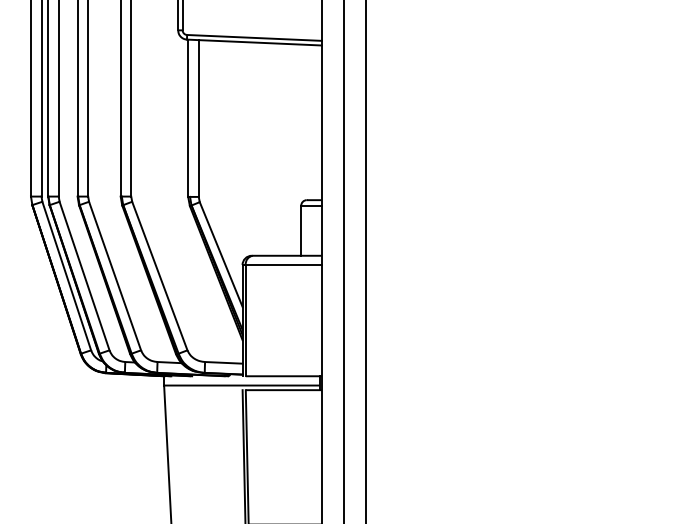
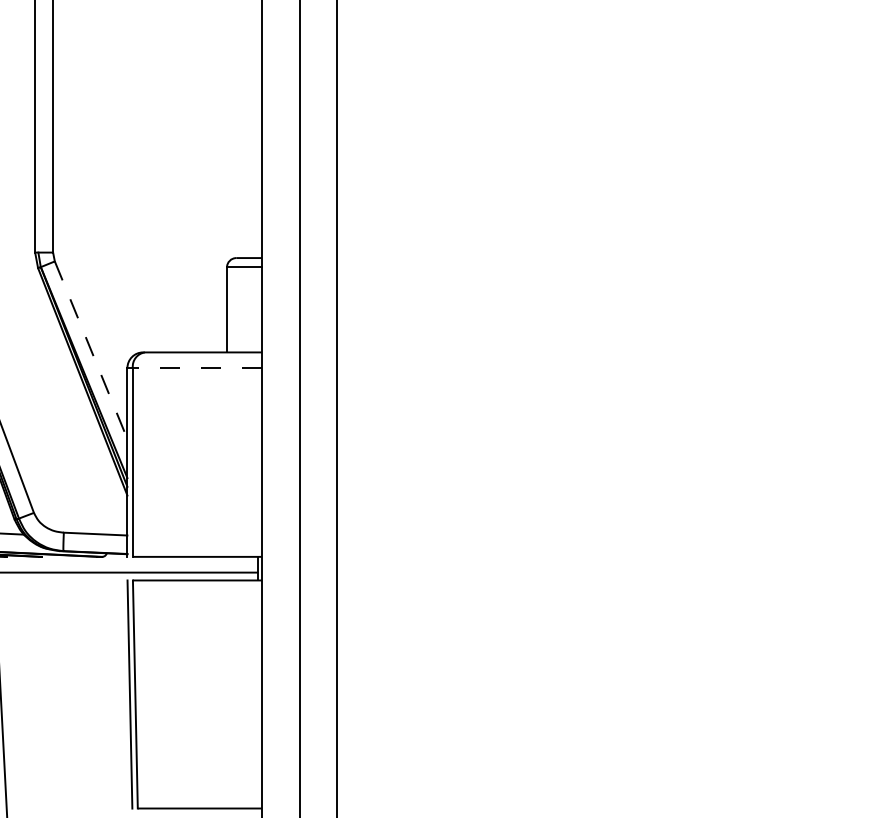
line: (221, 254) -> (91, 350), solid -> dashed
line: (283, 265) -> (196, 368), solid -> dashed

